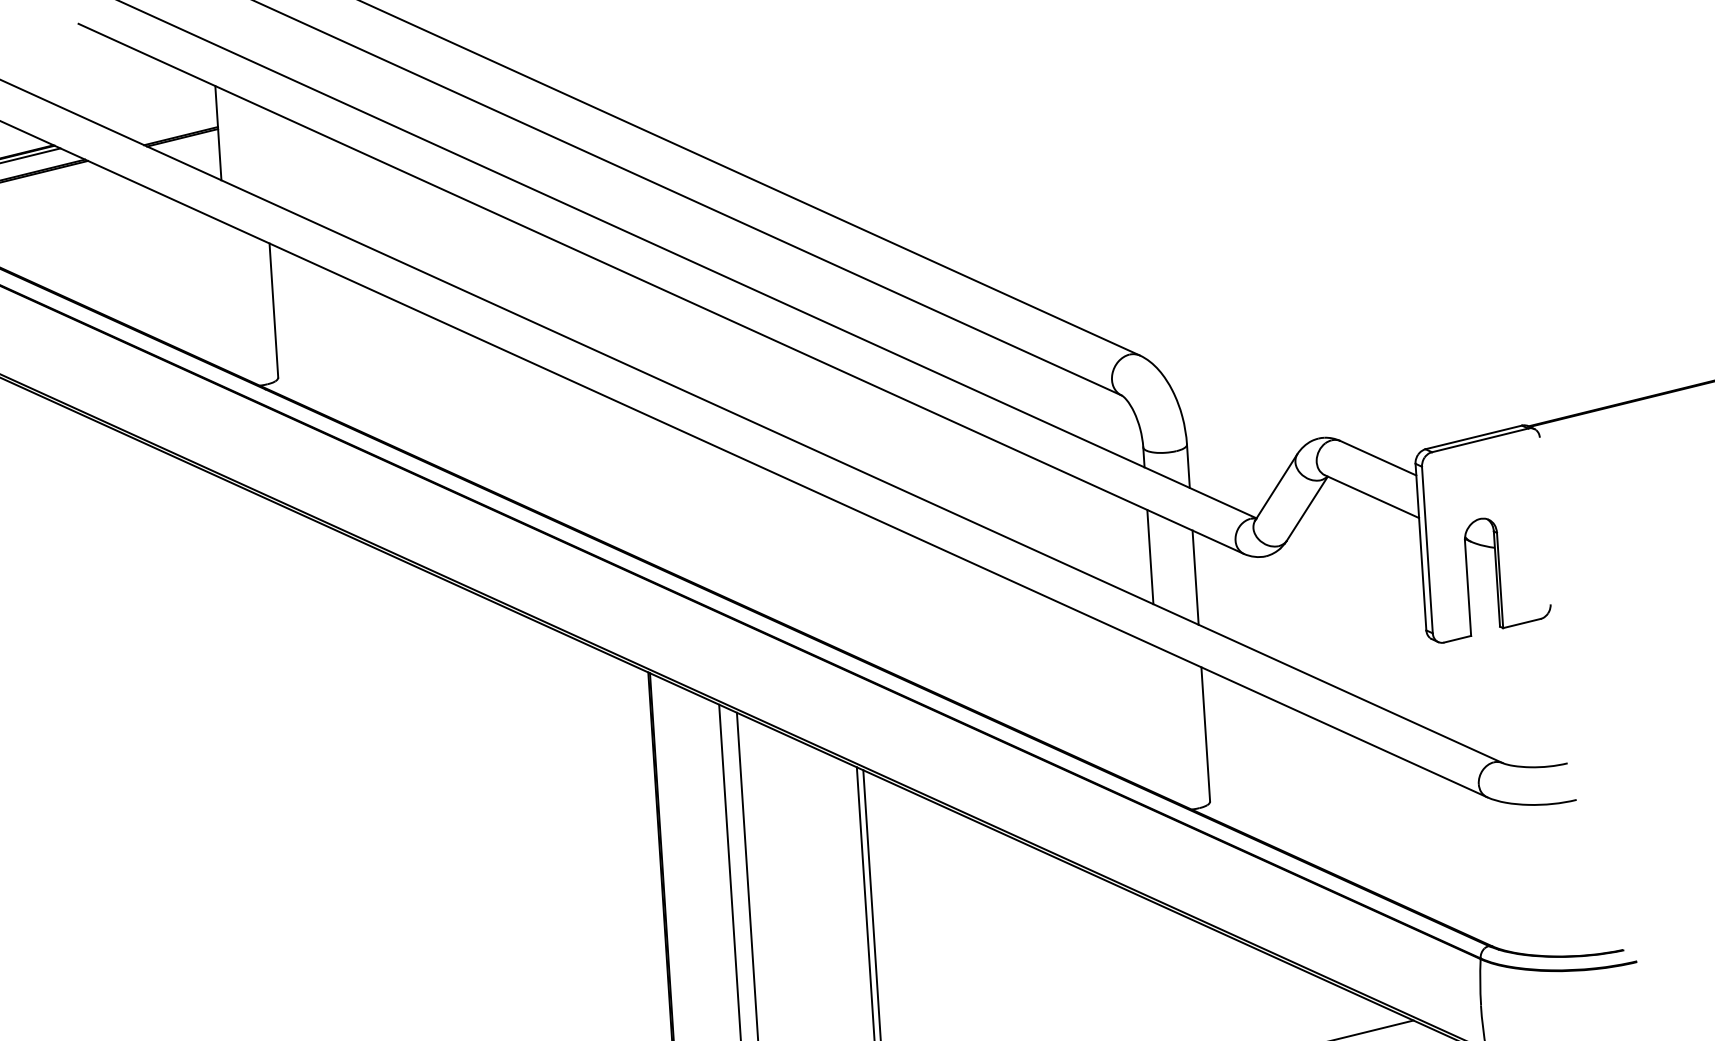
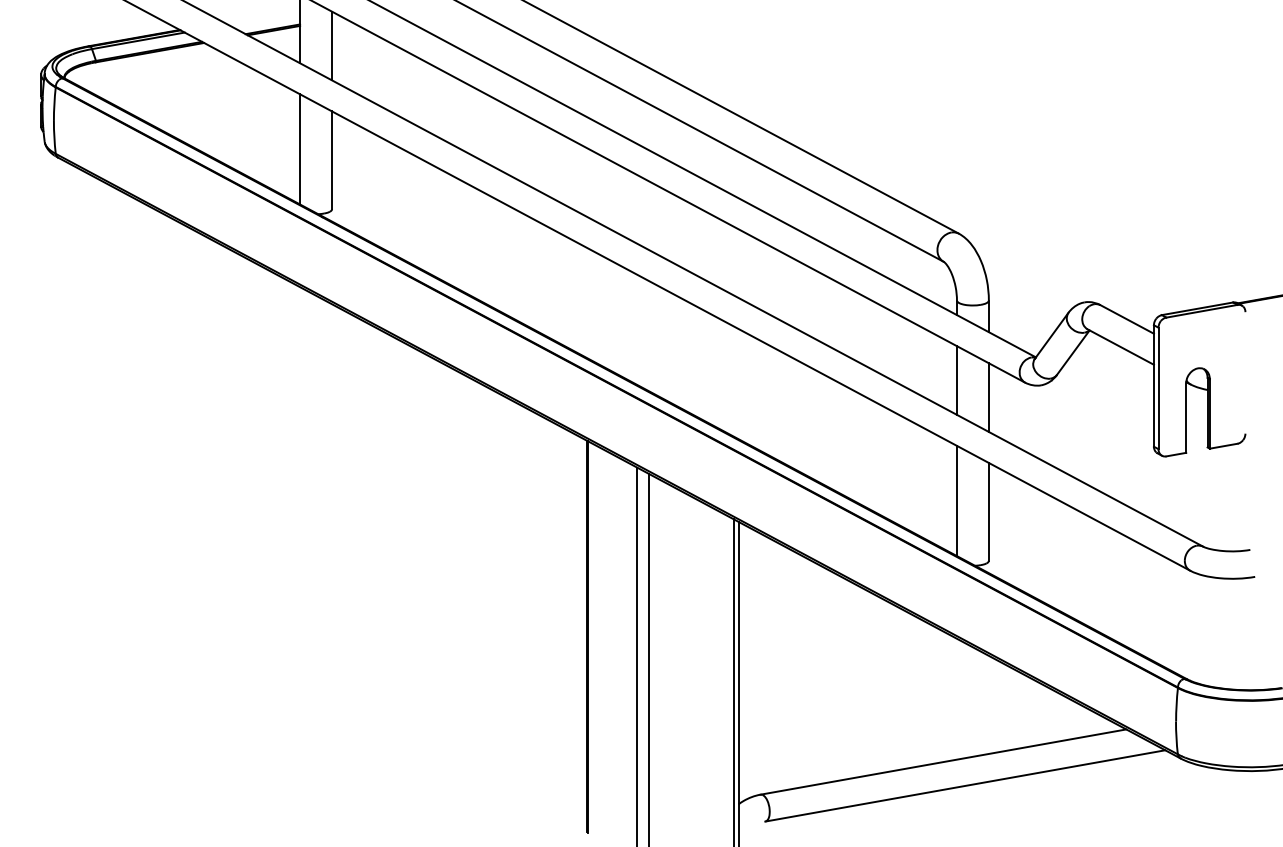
line: (264, 153) -> (332, 45), added
line: (229, 298) -> (300, 149), added
line: (1160, 721) -> (956, 500), added

